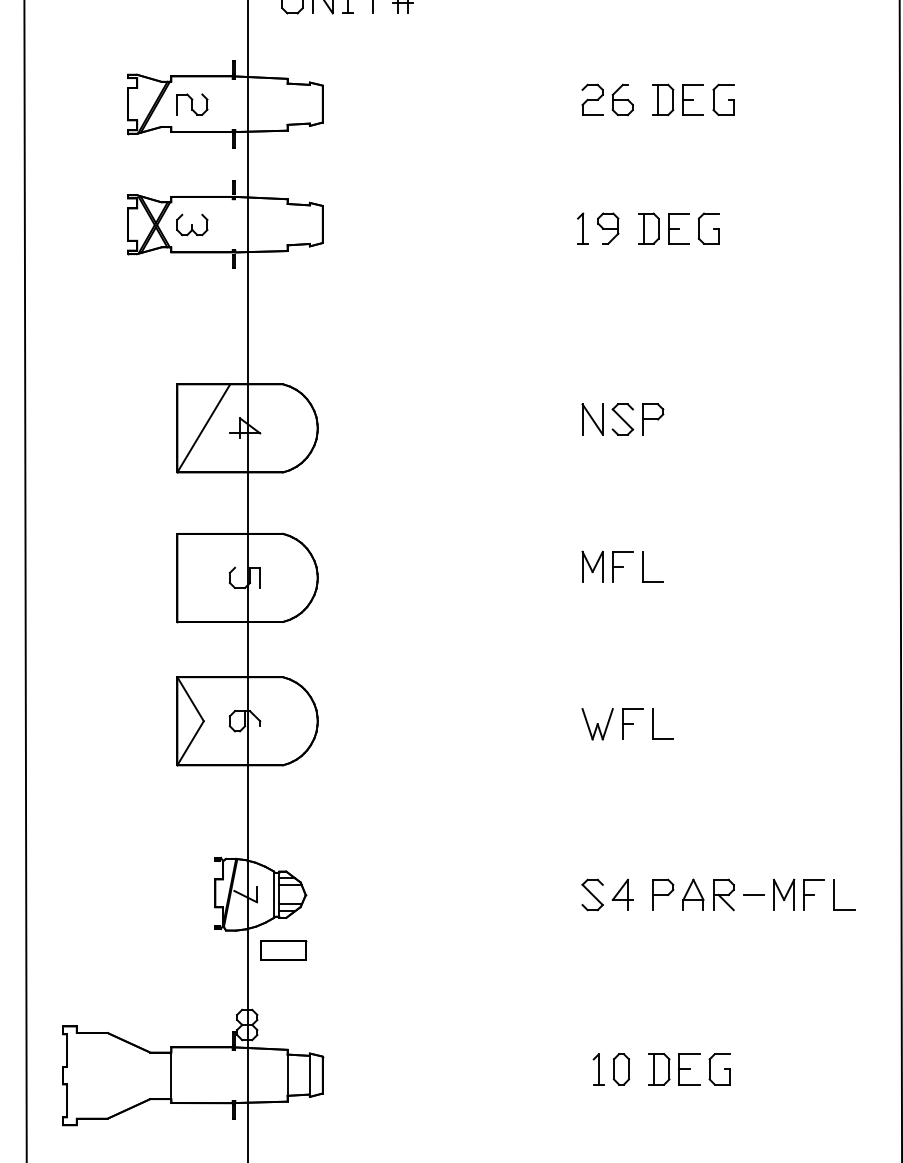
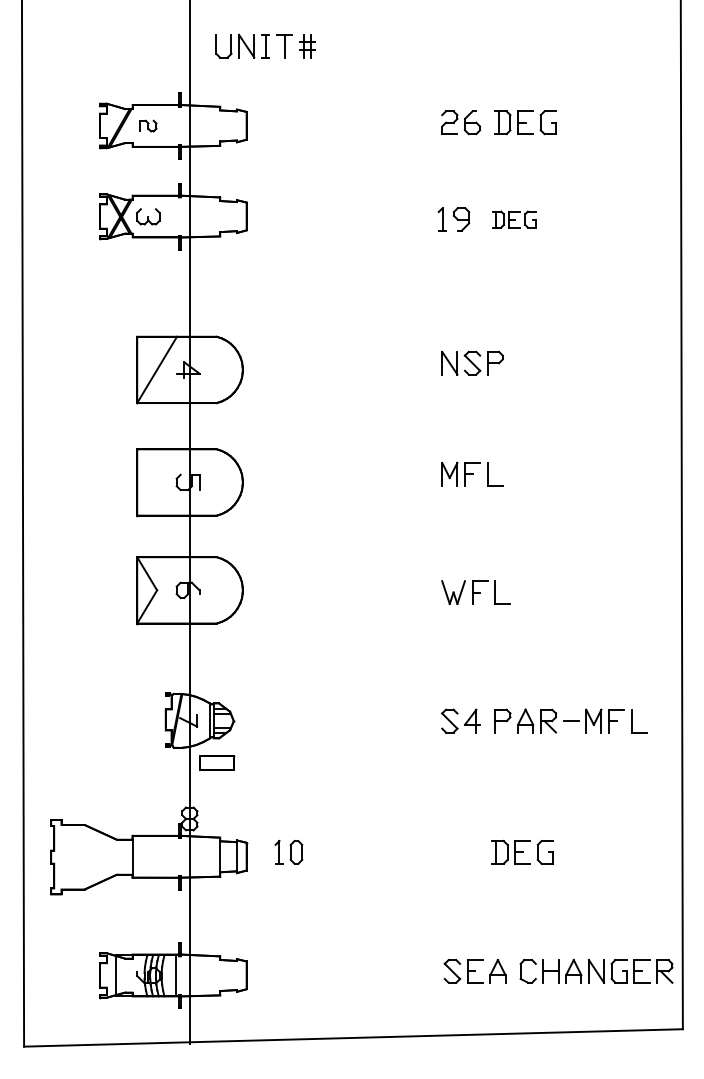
part: (192, 103) -> (148, 125), size x0.7
part: (678, 228) -> (514, 219), size x0.7
part: (610, 1069) -> (288, 852), moved

